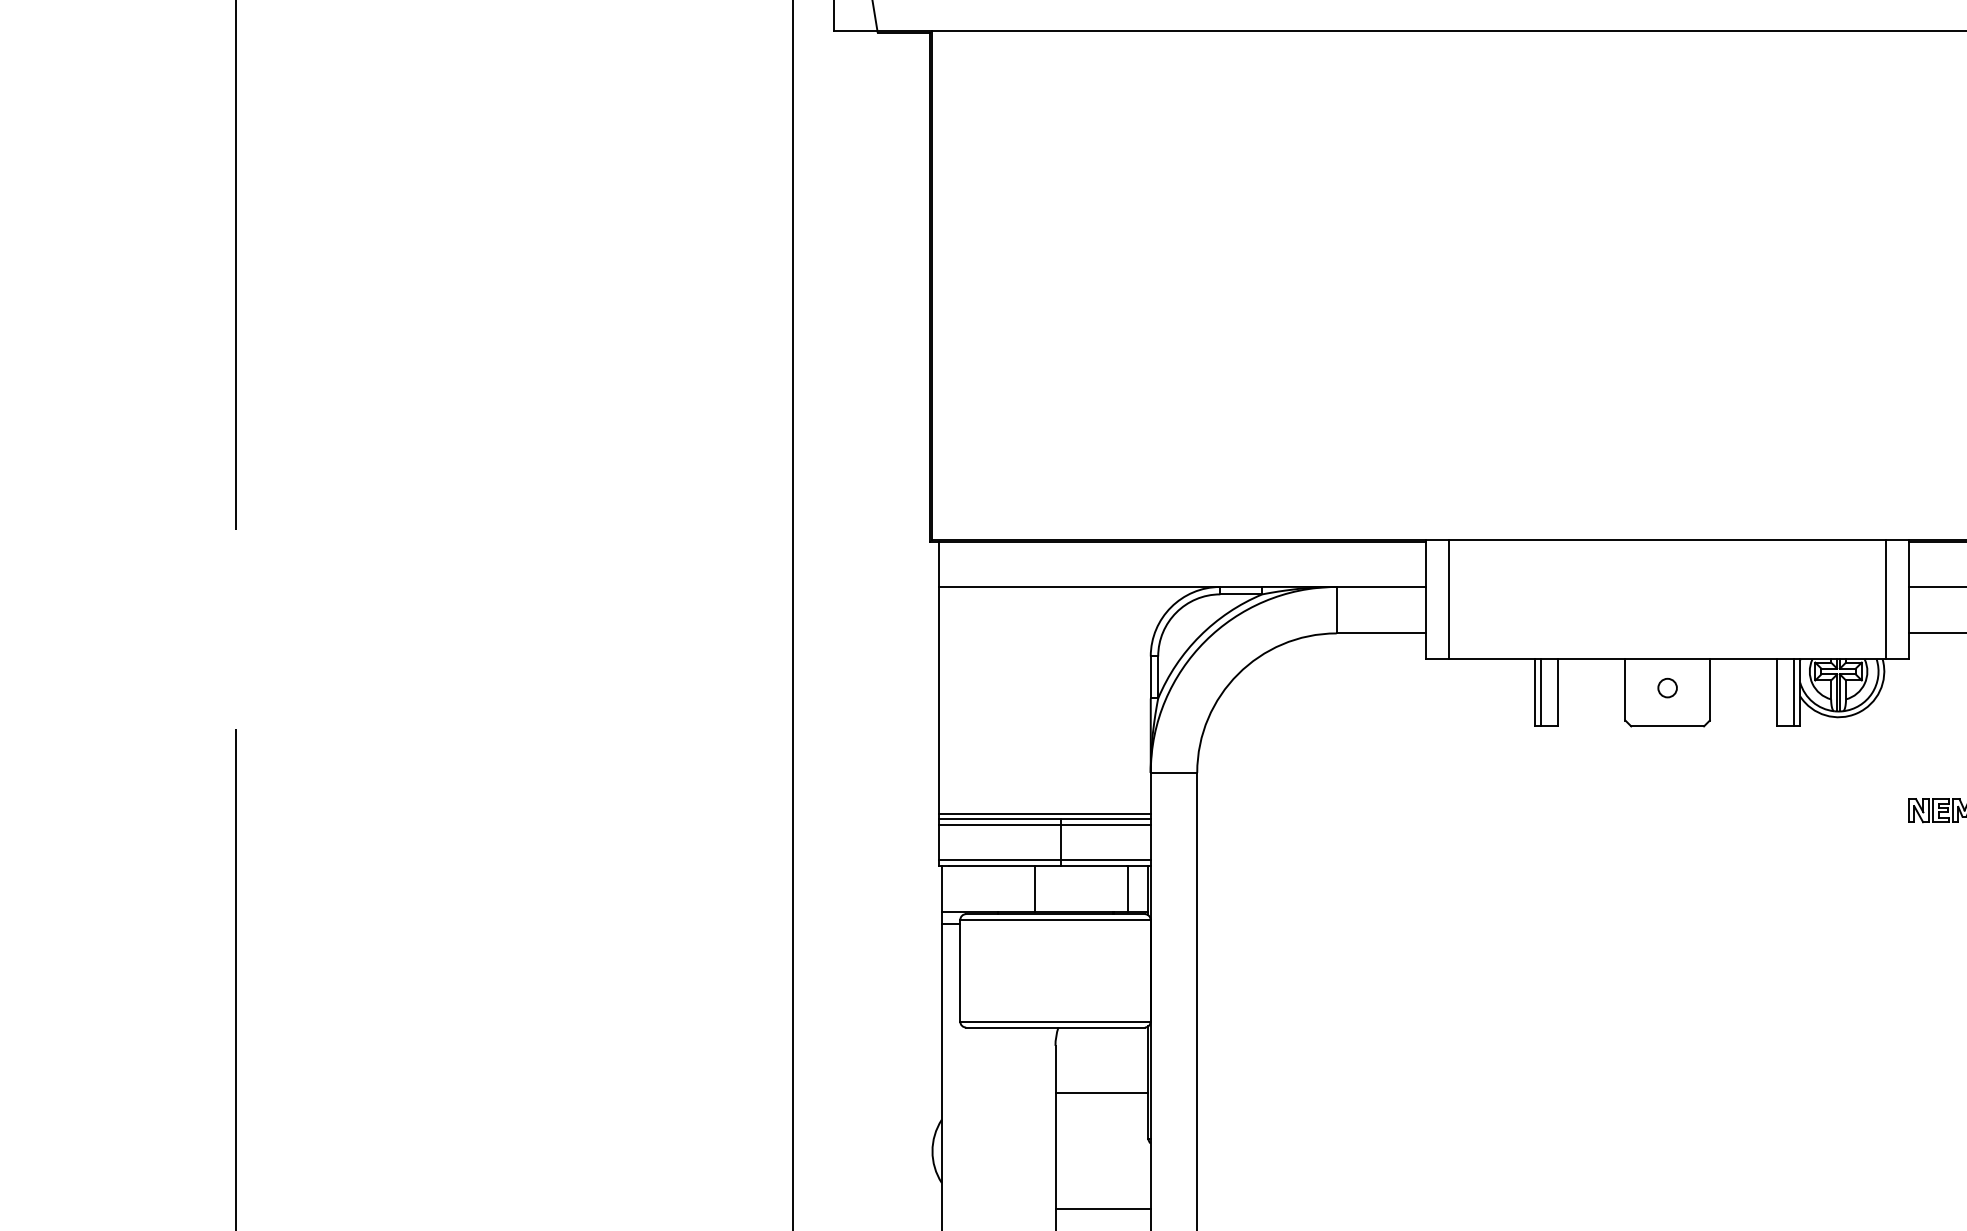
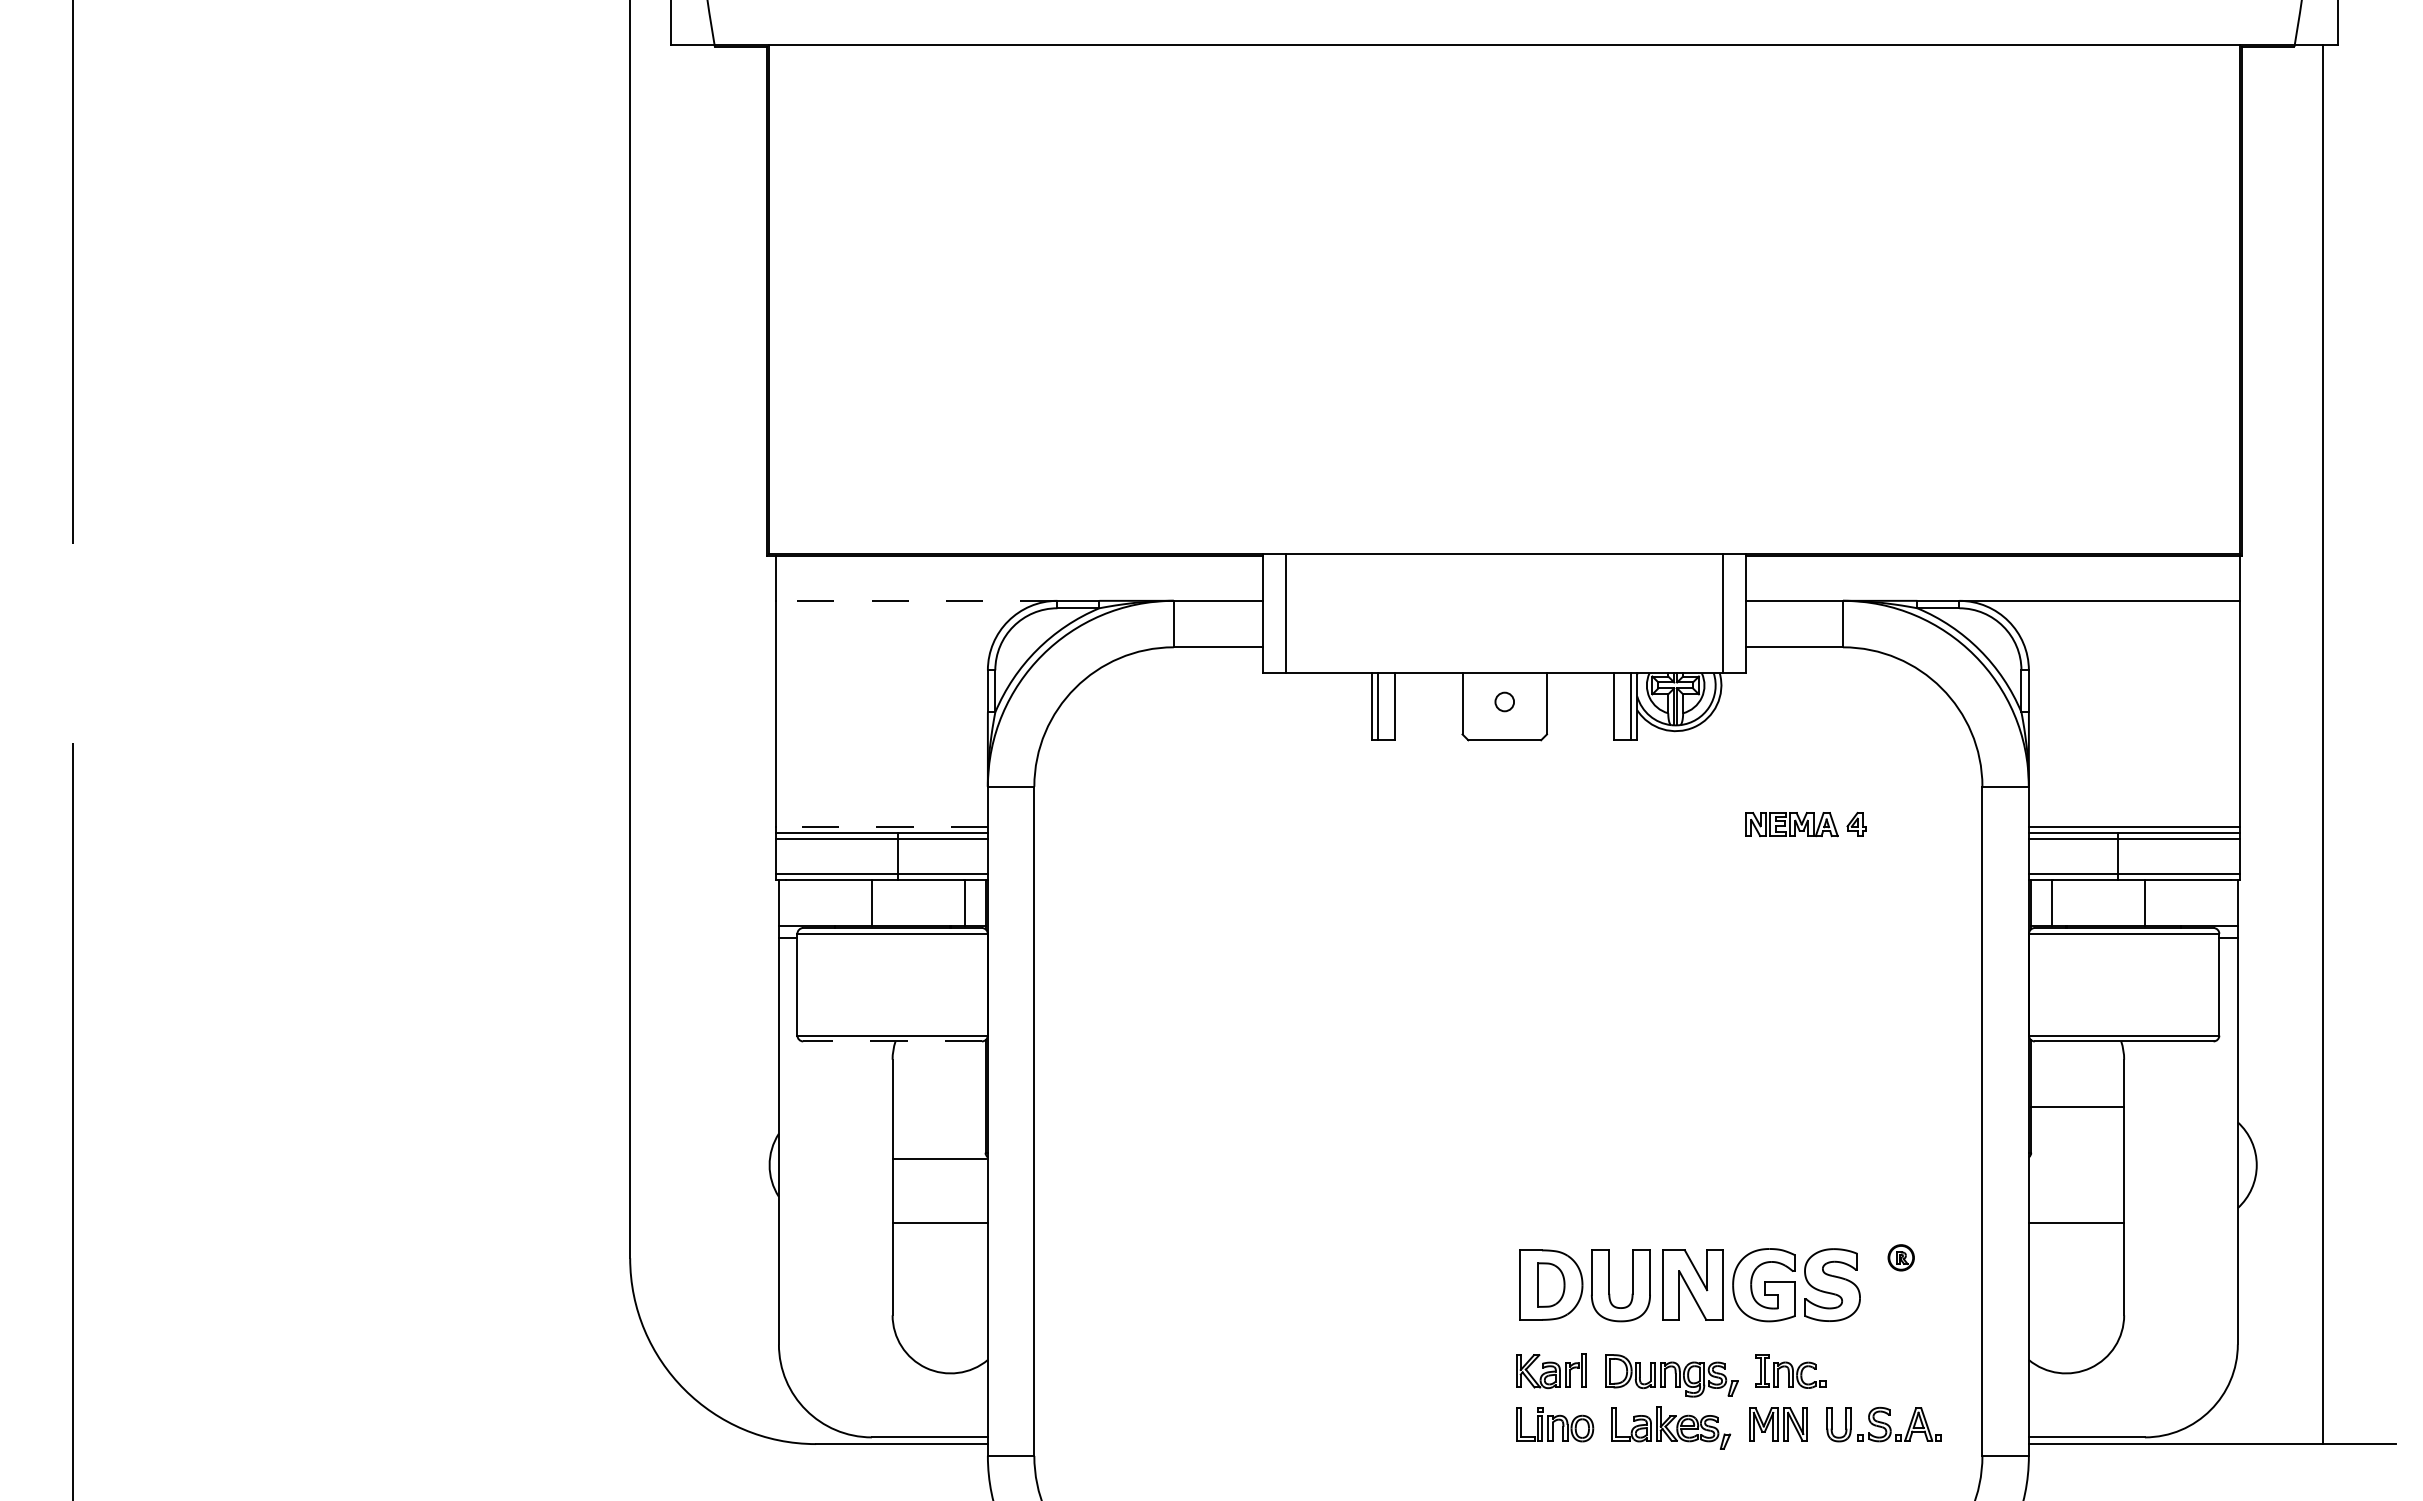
line: (1079, 586) -> (916, 600), solid -> dashed
line: (1045, 813) -> (882, 827), solid -> dashed
line: (1055, 1027) -> (892, 1041), solid -> dashed
line: (1101, 1093) -> (938, 1159), moved

